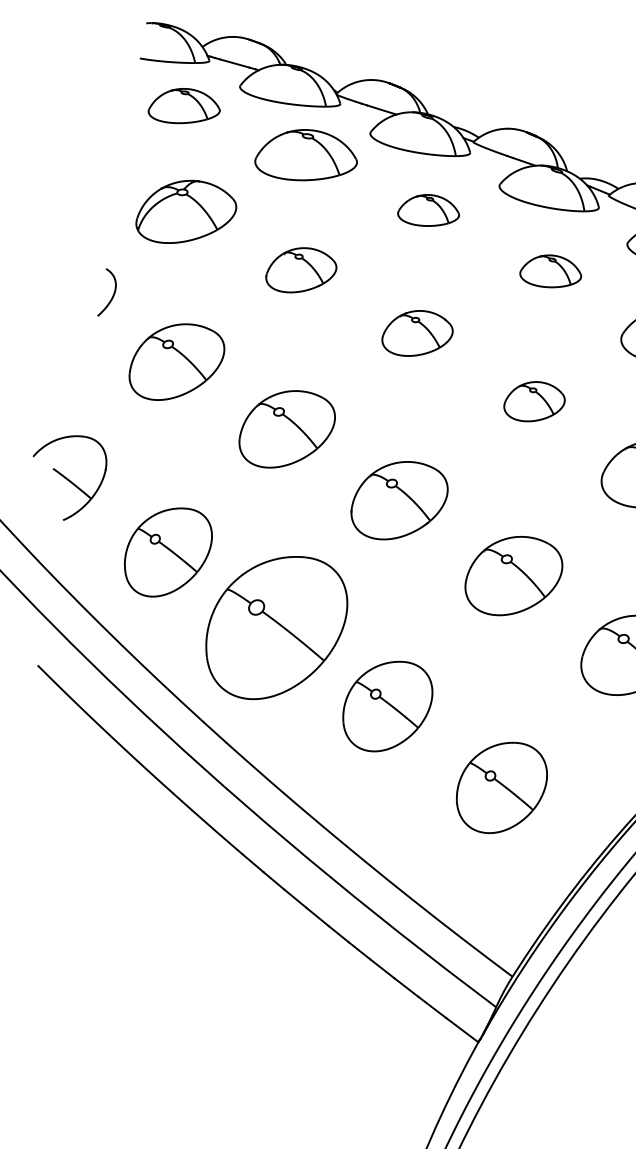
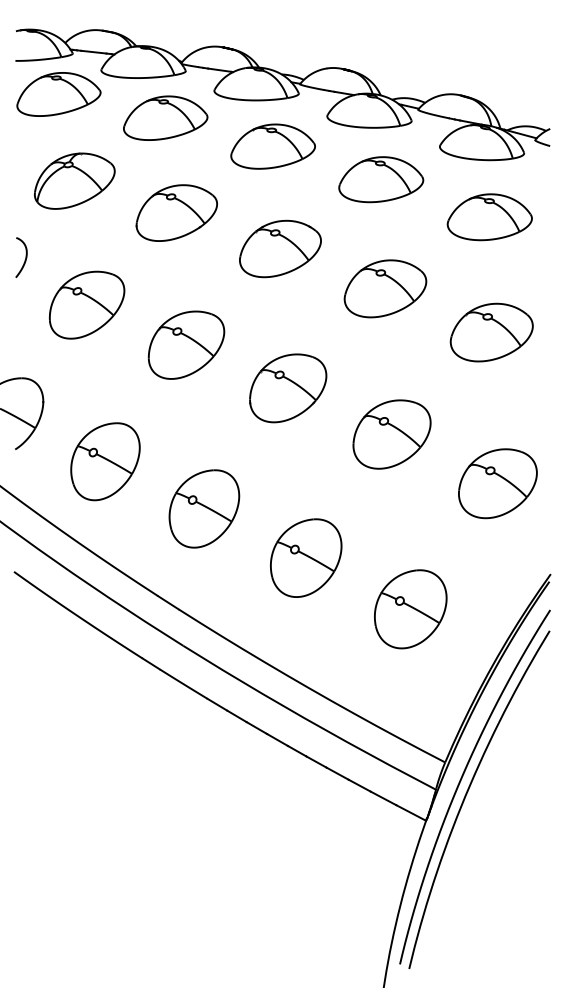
part: (184, 106) -> (58, 94), size x1.43
part: (428, 210) -> (272, 146), size x1.67
part: (301, 270) -> (176, 212), size x1.43
part: (551, 271) -> (381, 179), size x1.67
part: (417, 333) -> (280, 248), size x1.43
part: (534, 401) -> (385, 288), size x1.67
part: (276, 627) -> (204, 508), size x0.62

